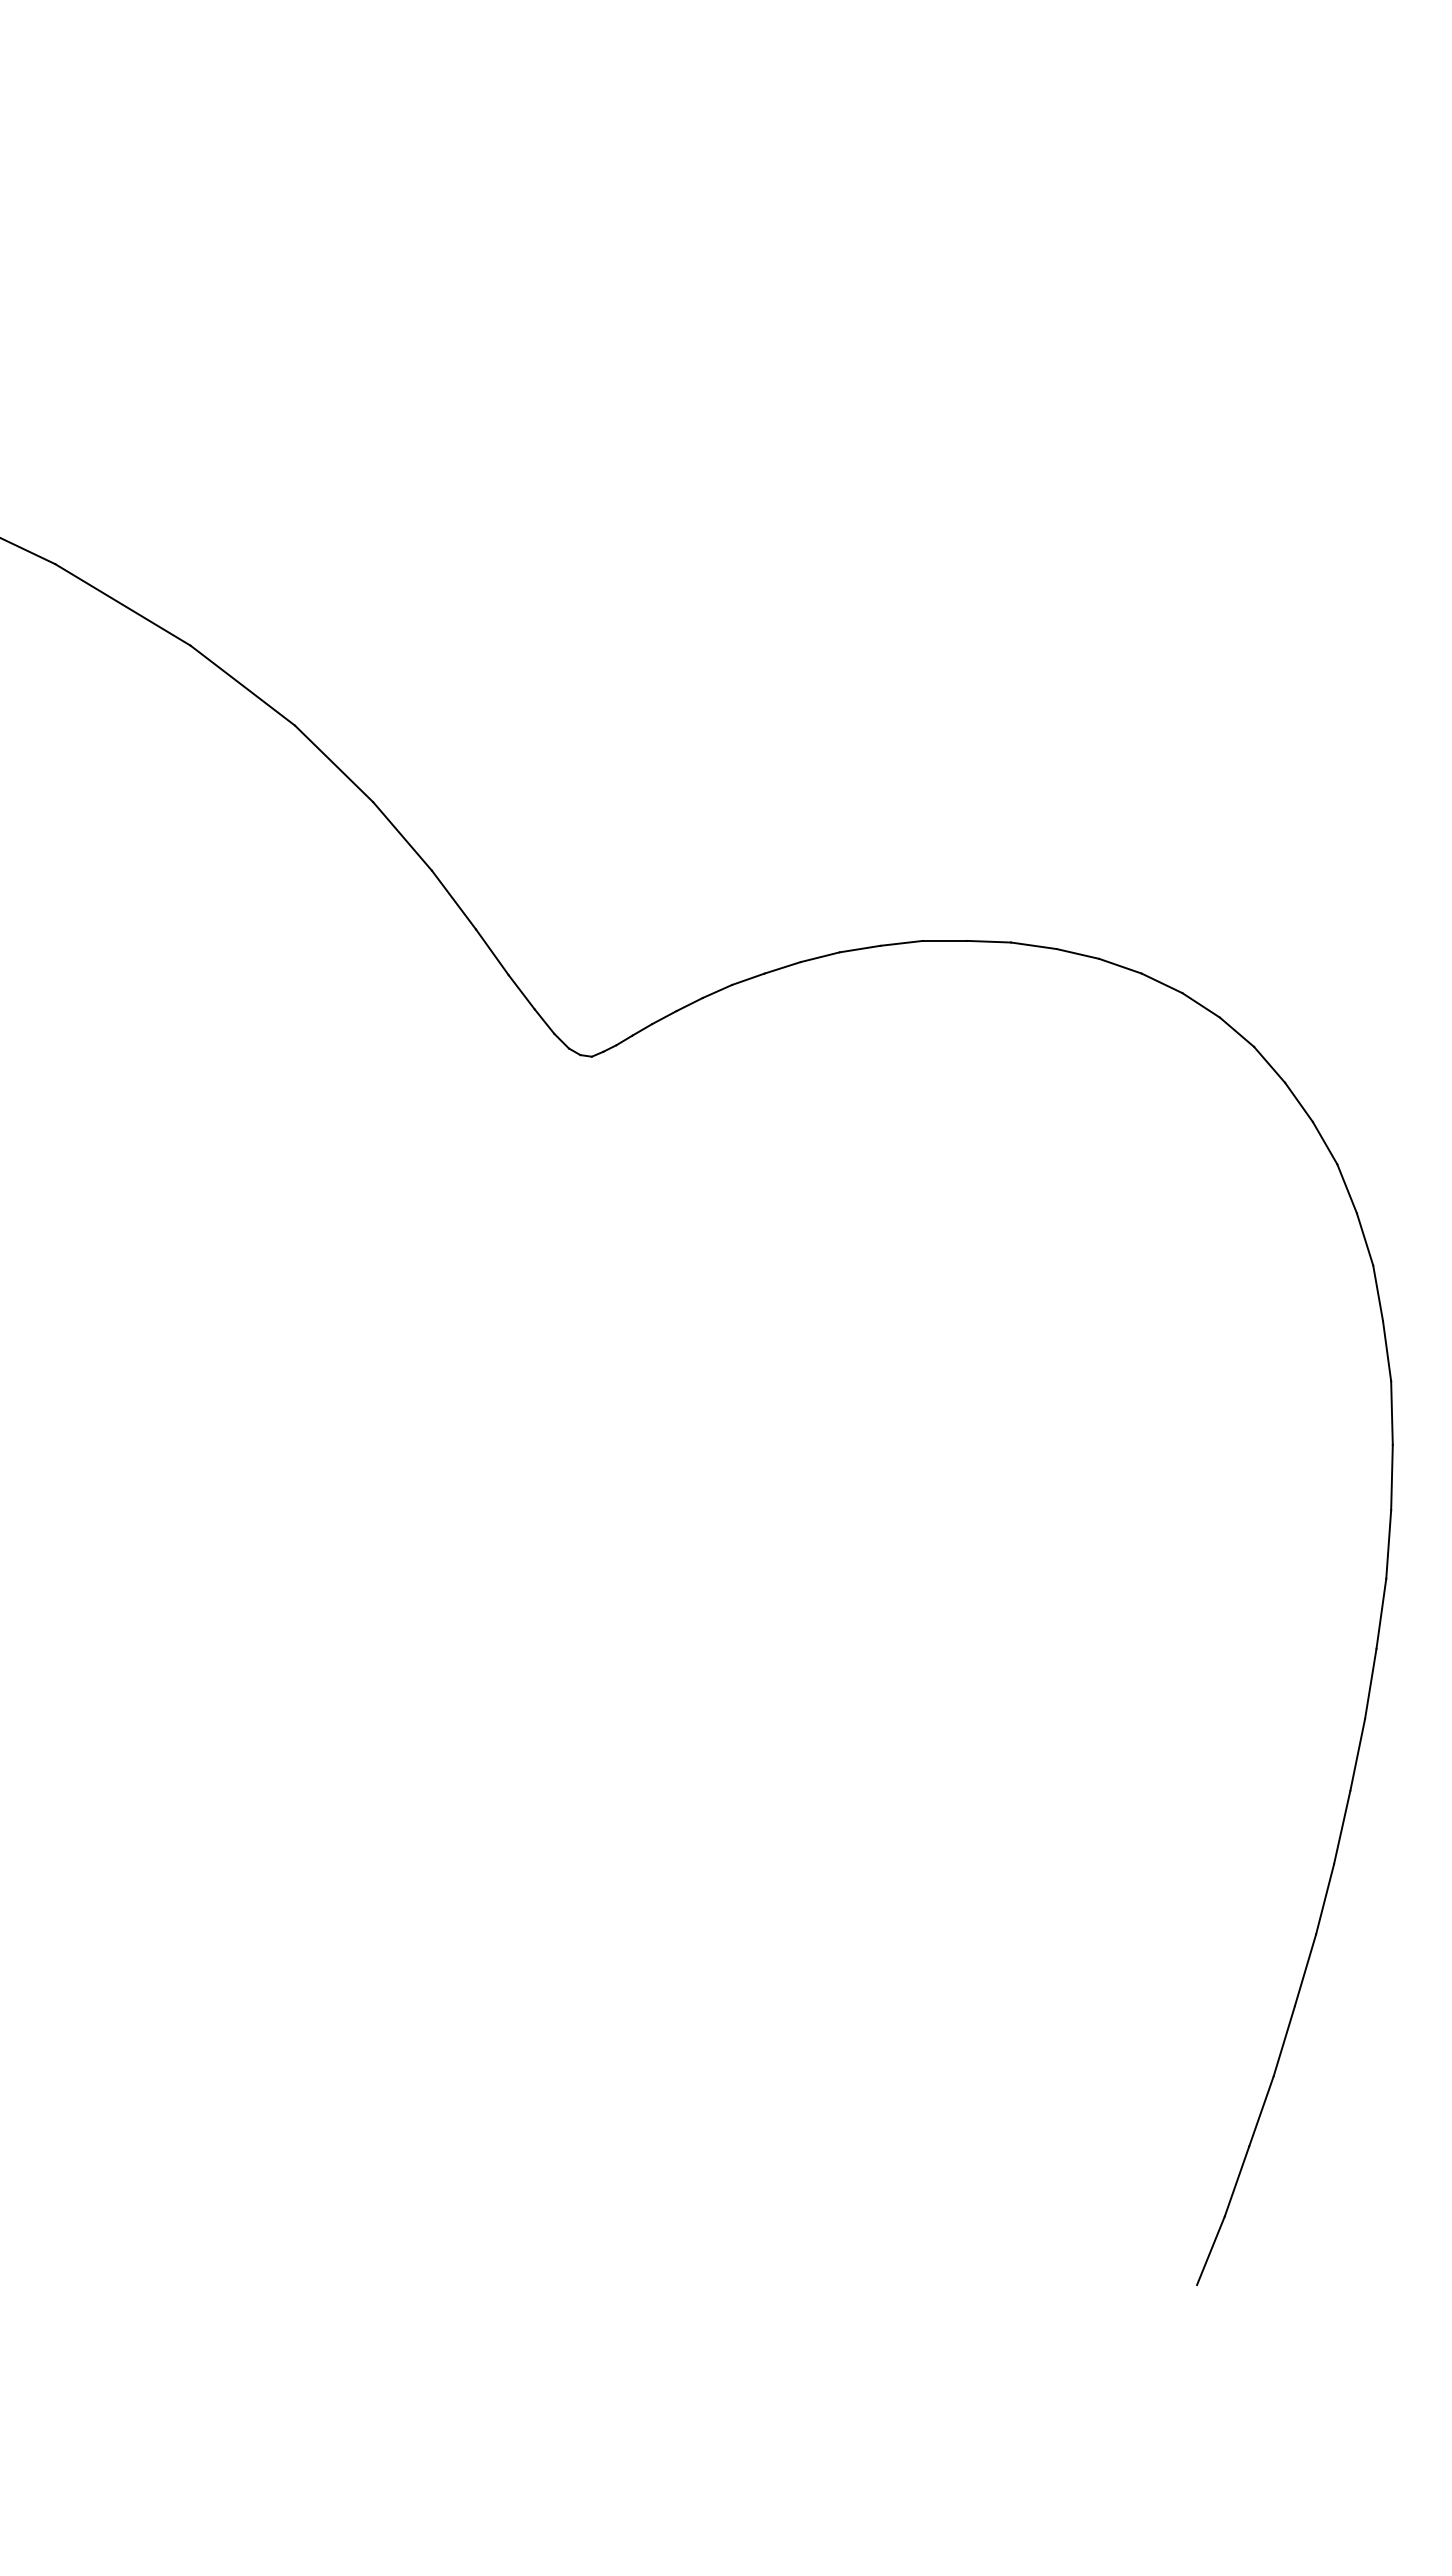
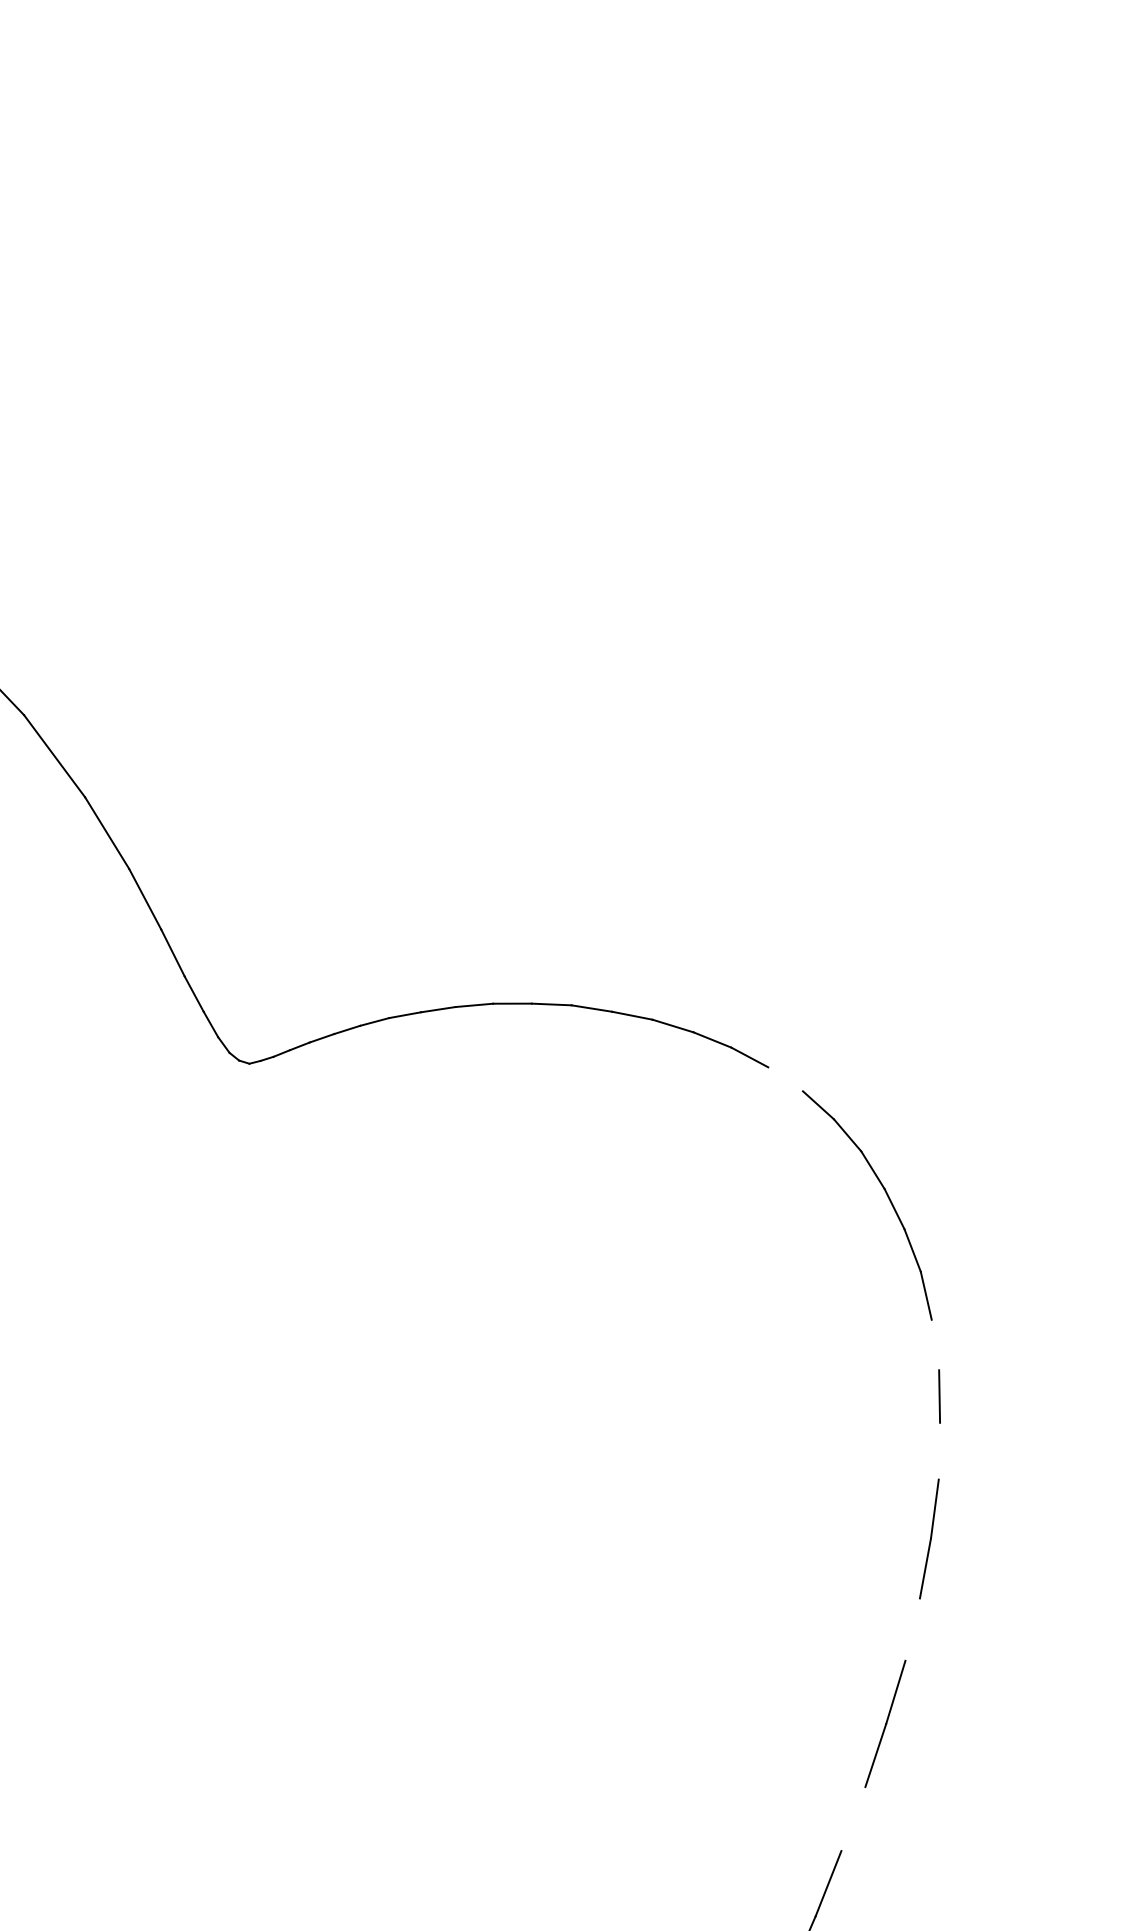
line: (1161, 983) -> (785, 1079), removed
line: (1364, 1239) -> (934, 1345), removed
line: (1387, 1350) -> (939, 1450), removed
line: (1388, 1544) -> (912, 1629), removed
line: (1357, 1754) -> (853, 1818), removed

